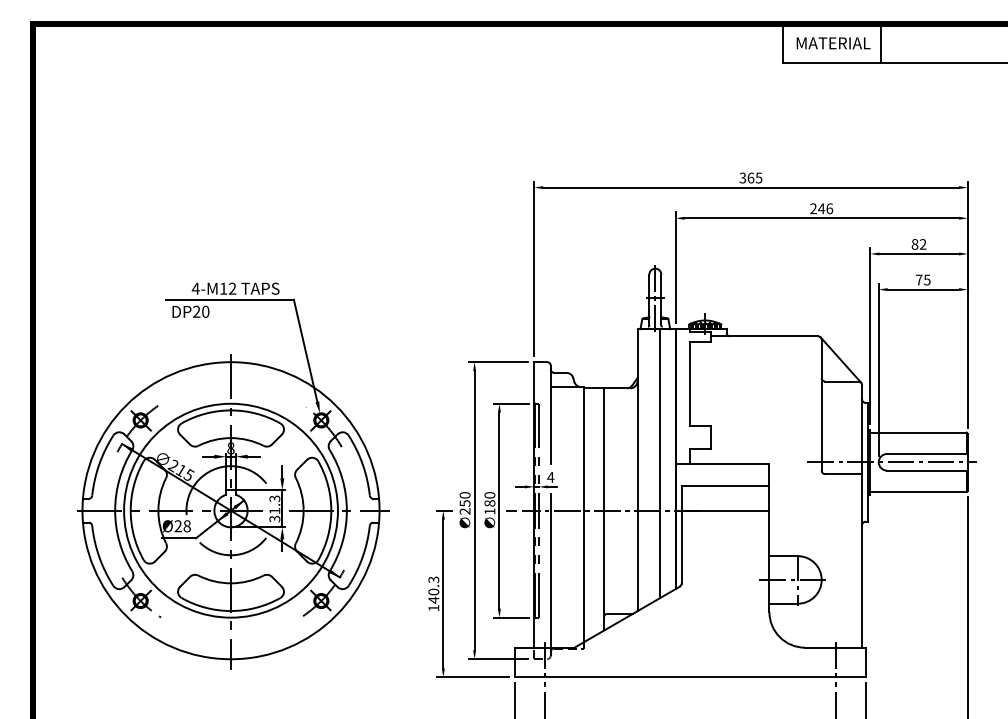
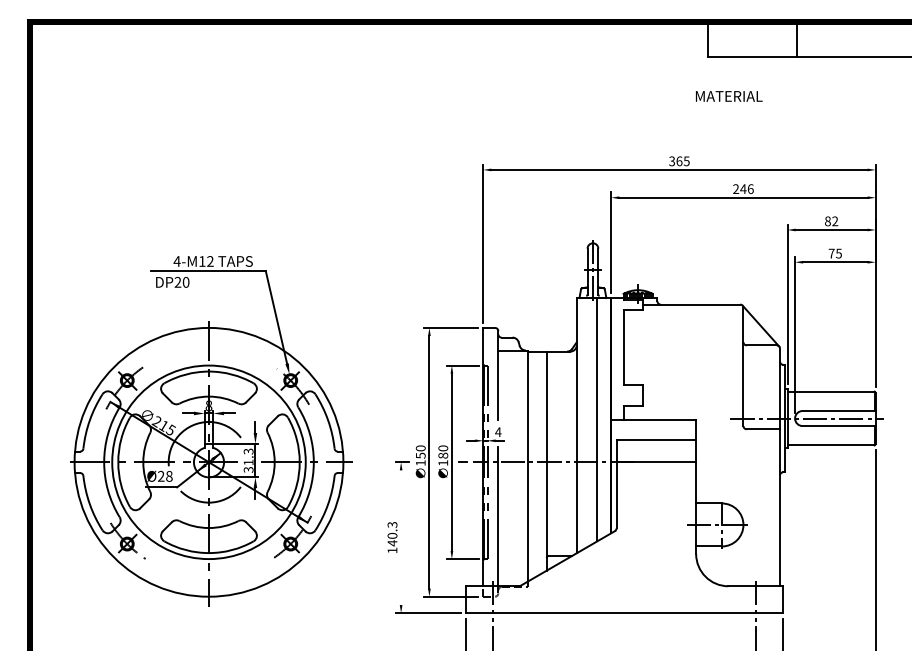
text: (833, 43) -> (729, 96), moved
text: (464, 510) -> (420, 462), 250 -> 150
line: (443, 593) -> (401, 537), removed

